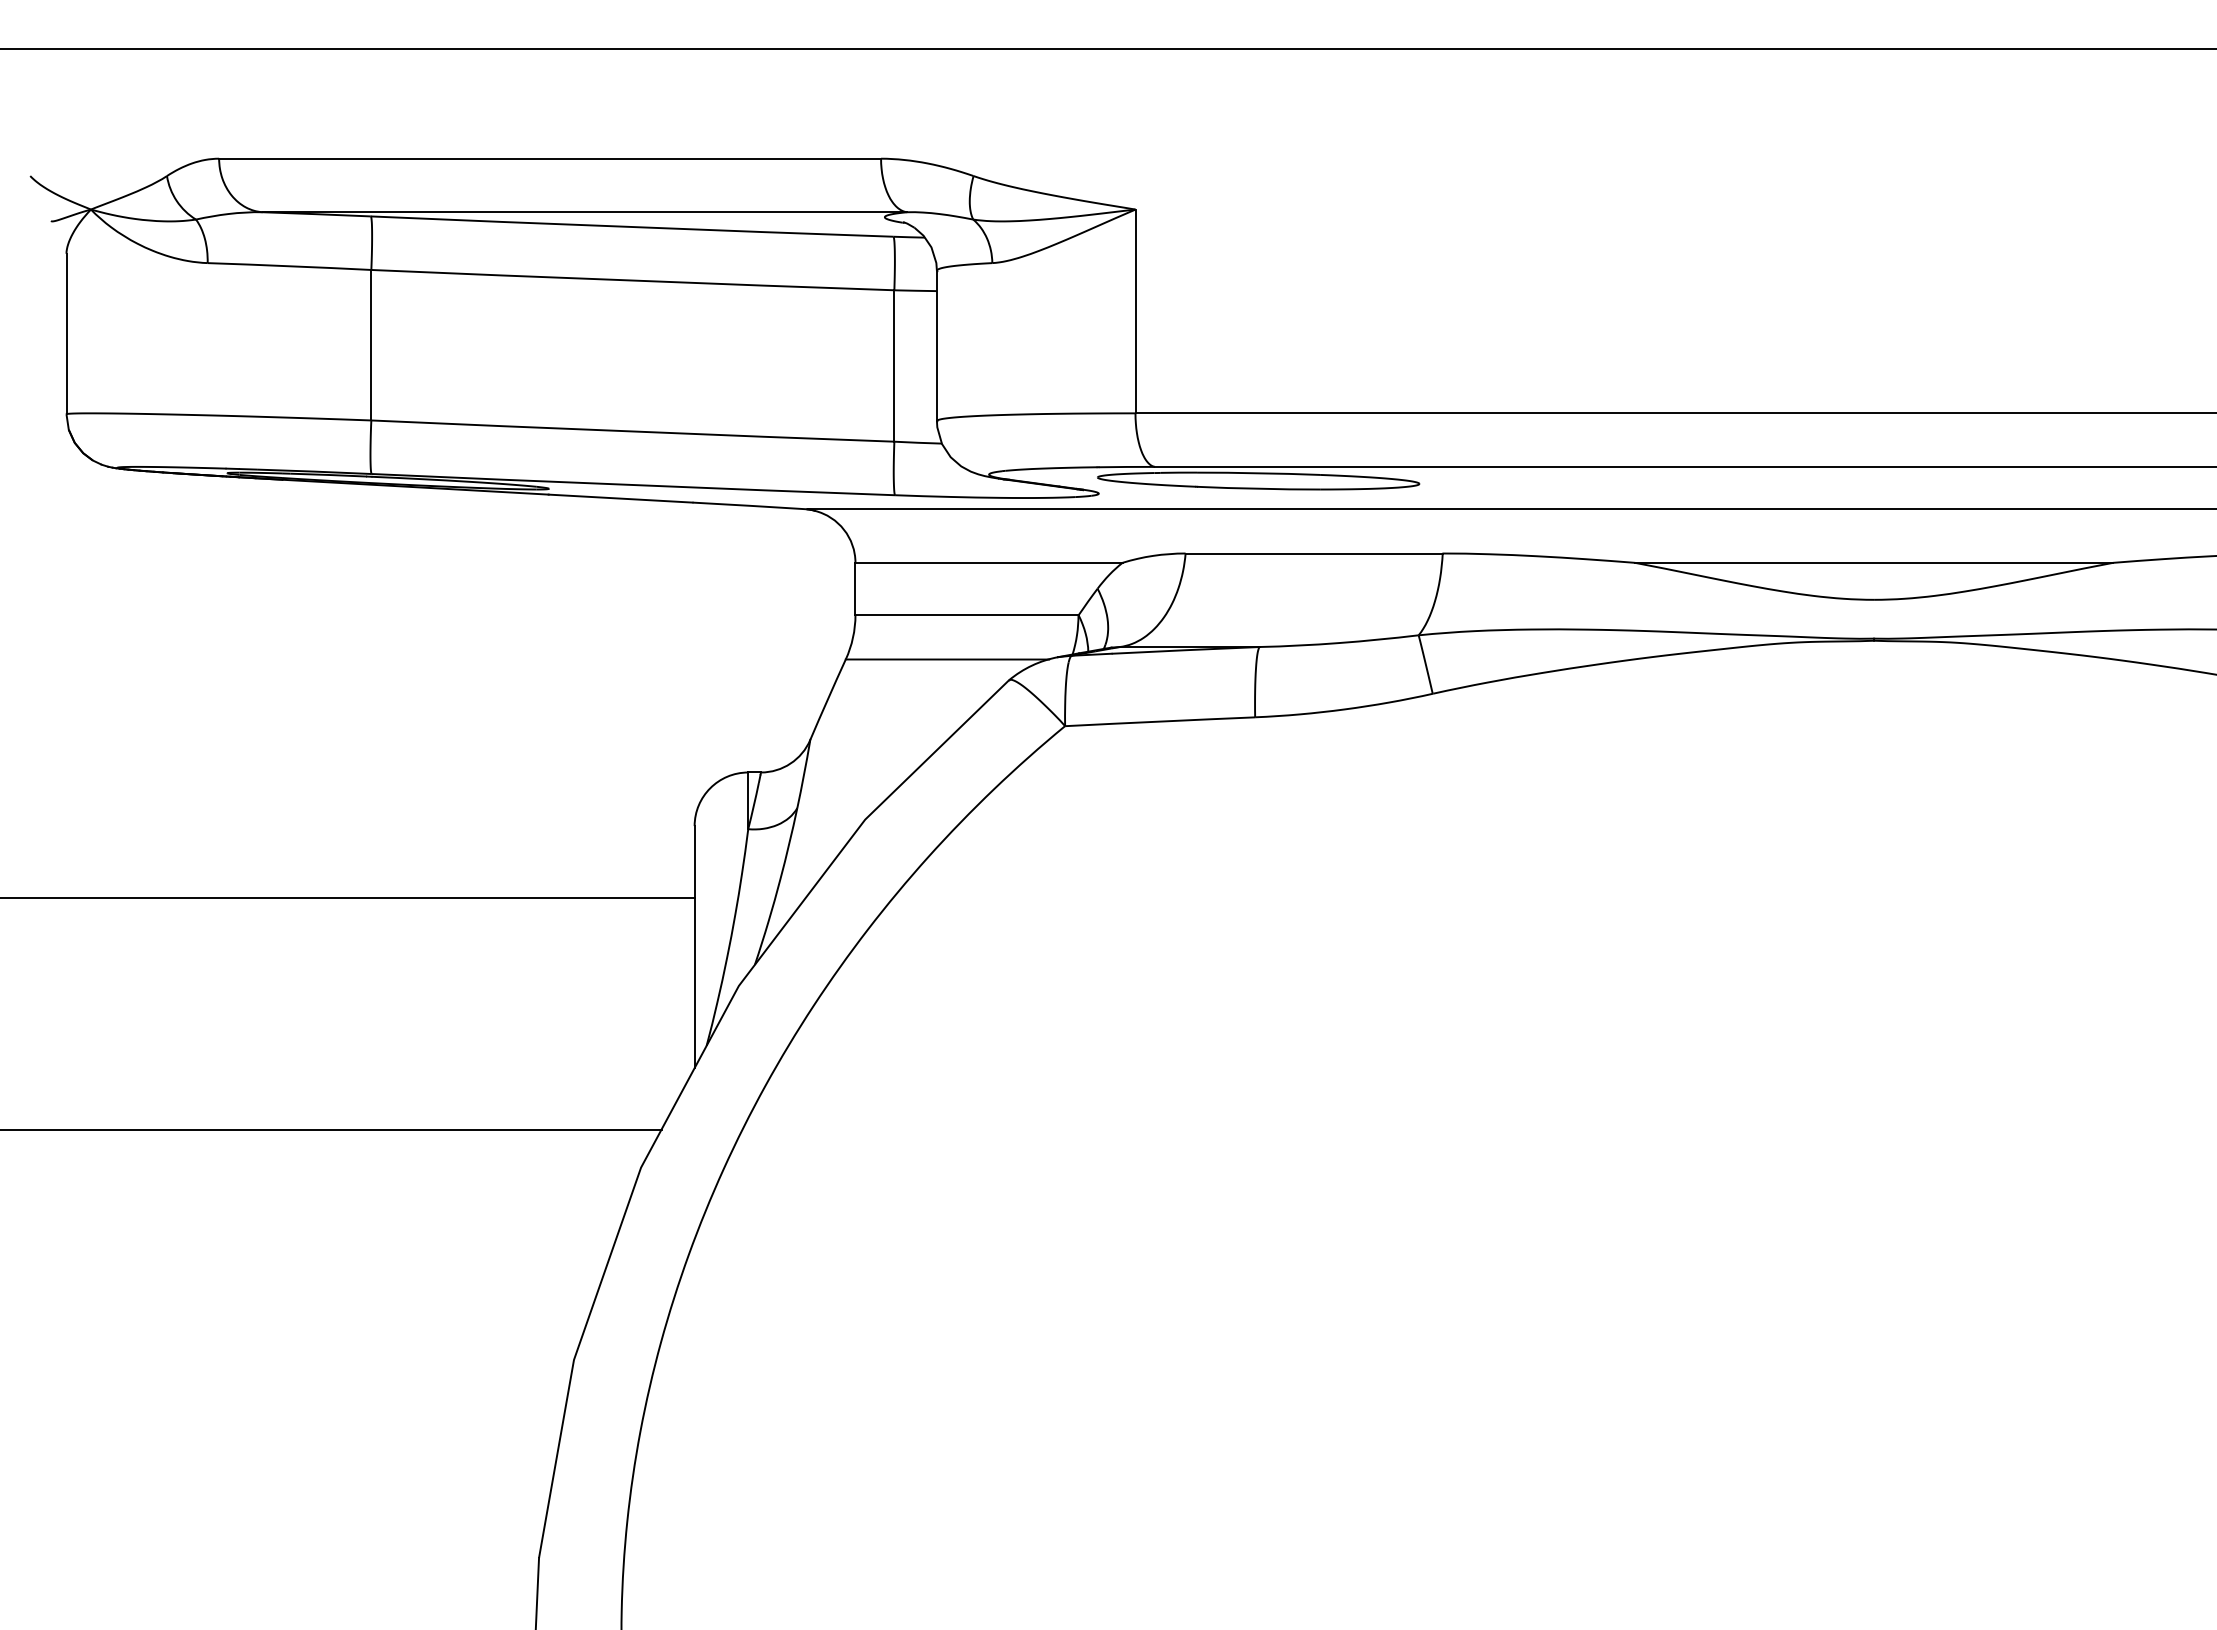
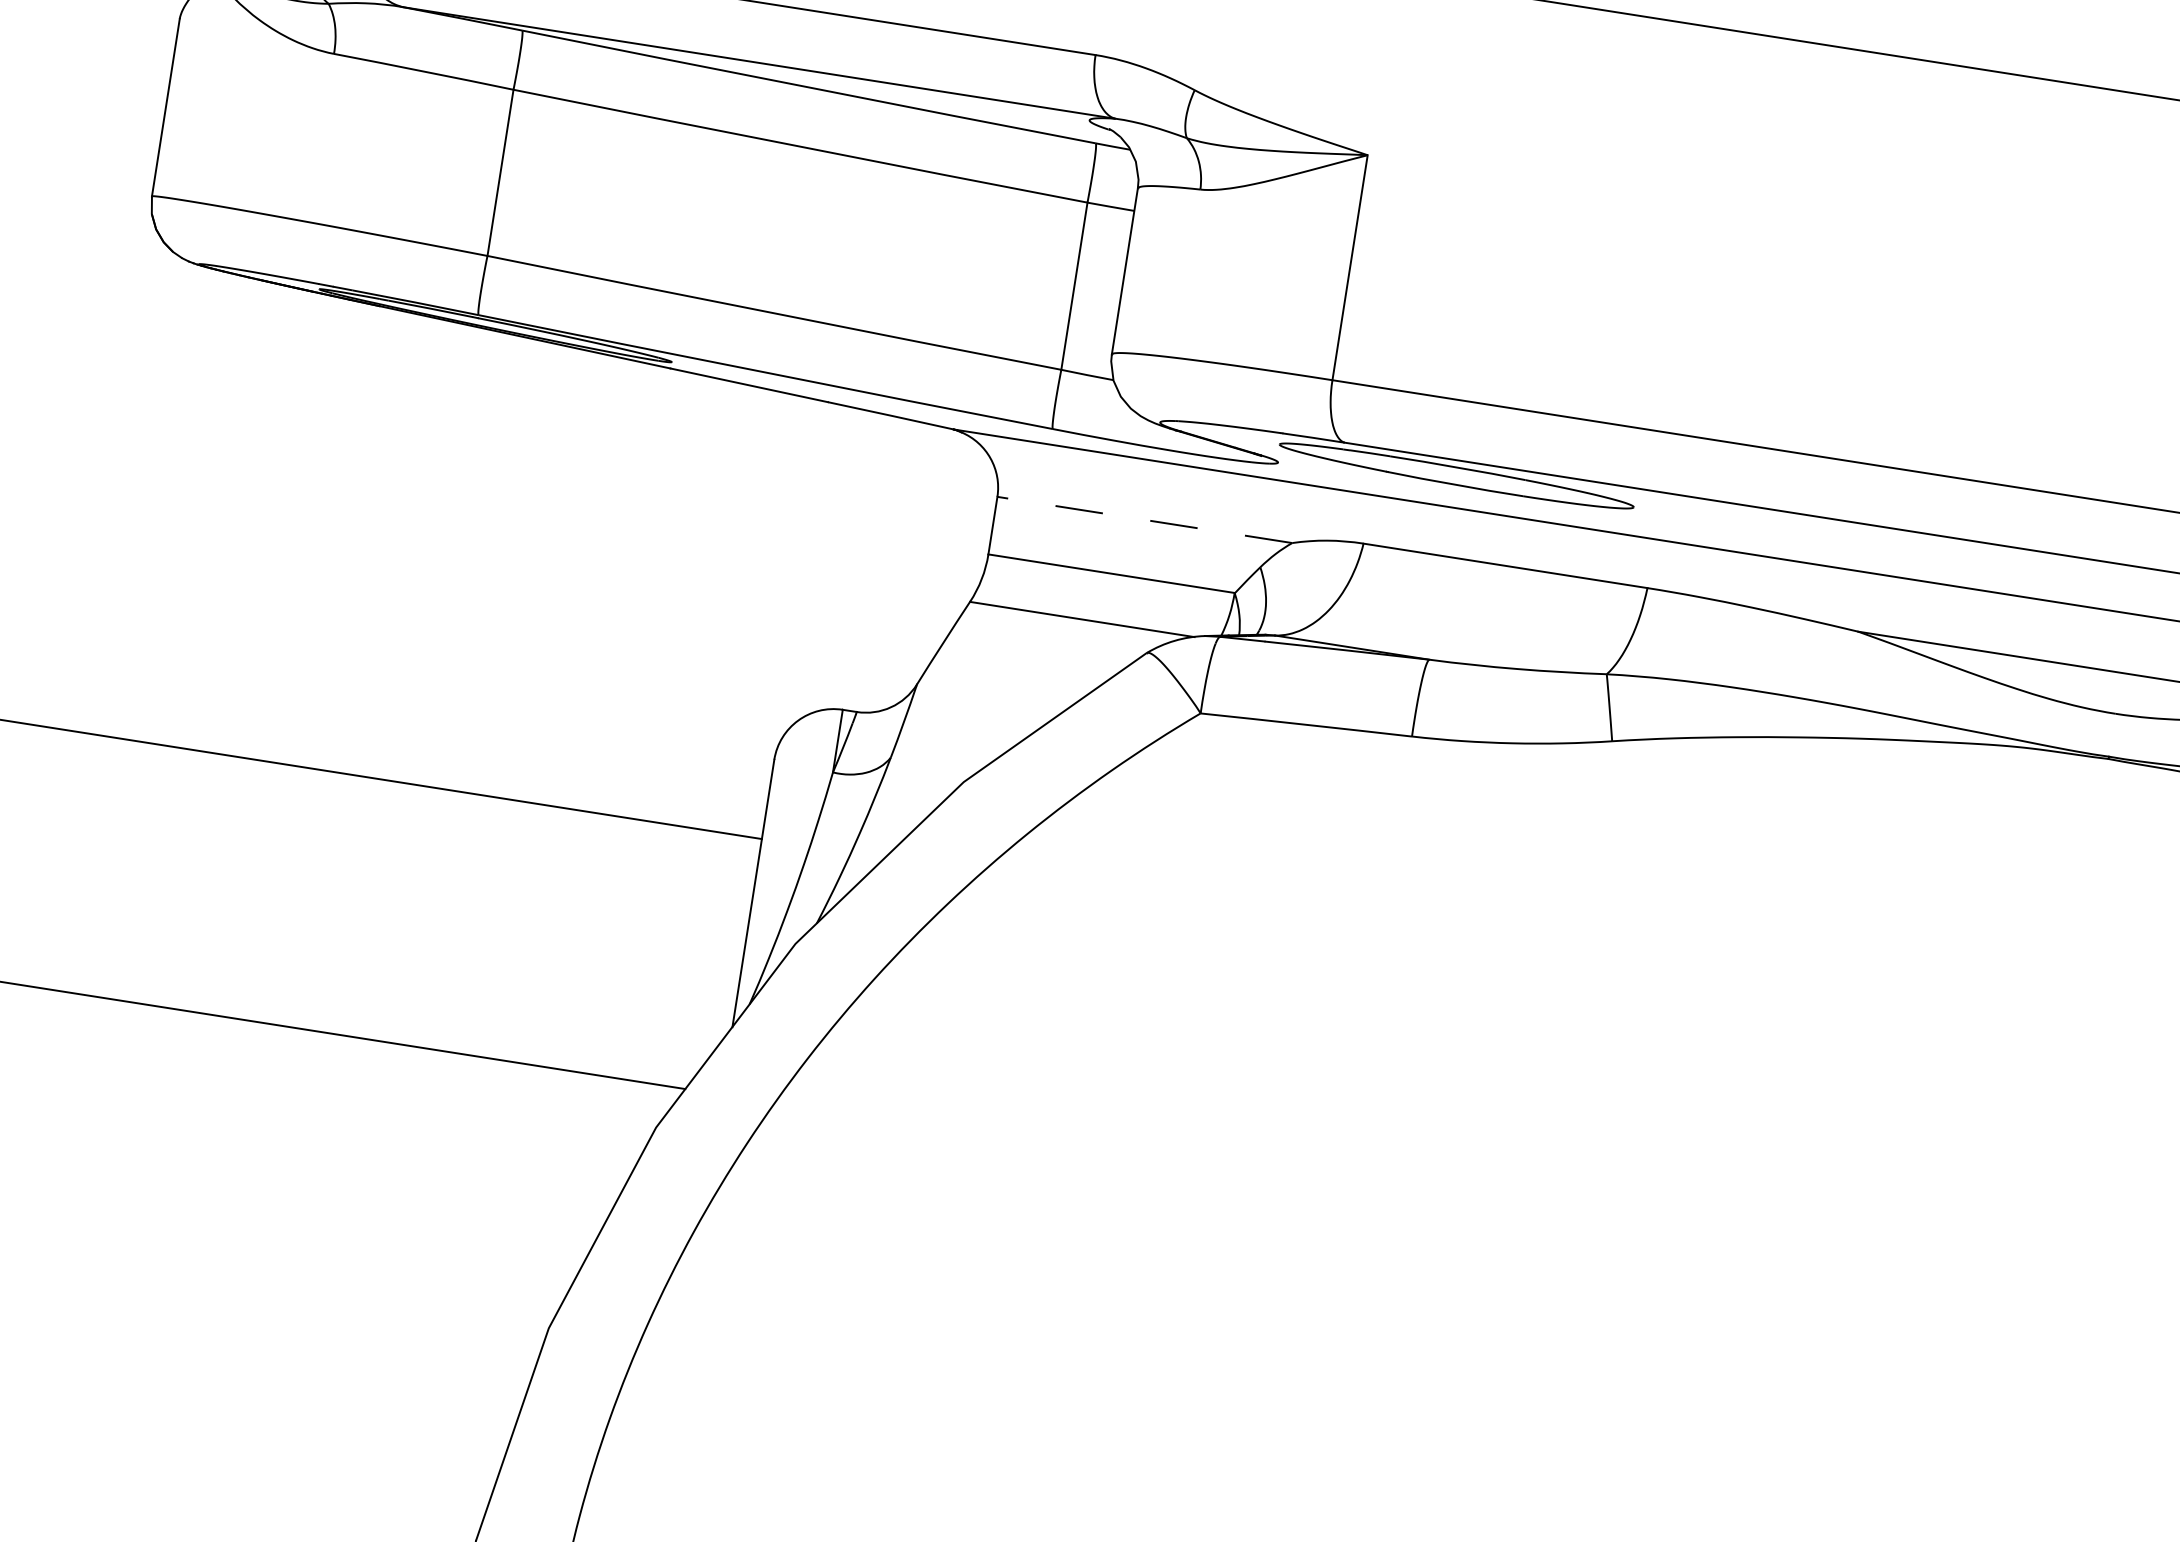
line: (989, 562) -> (1145, 519), solid -> dashed

